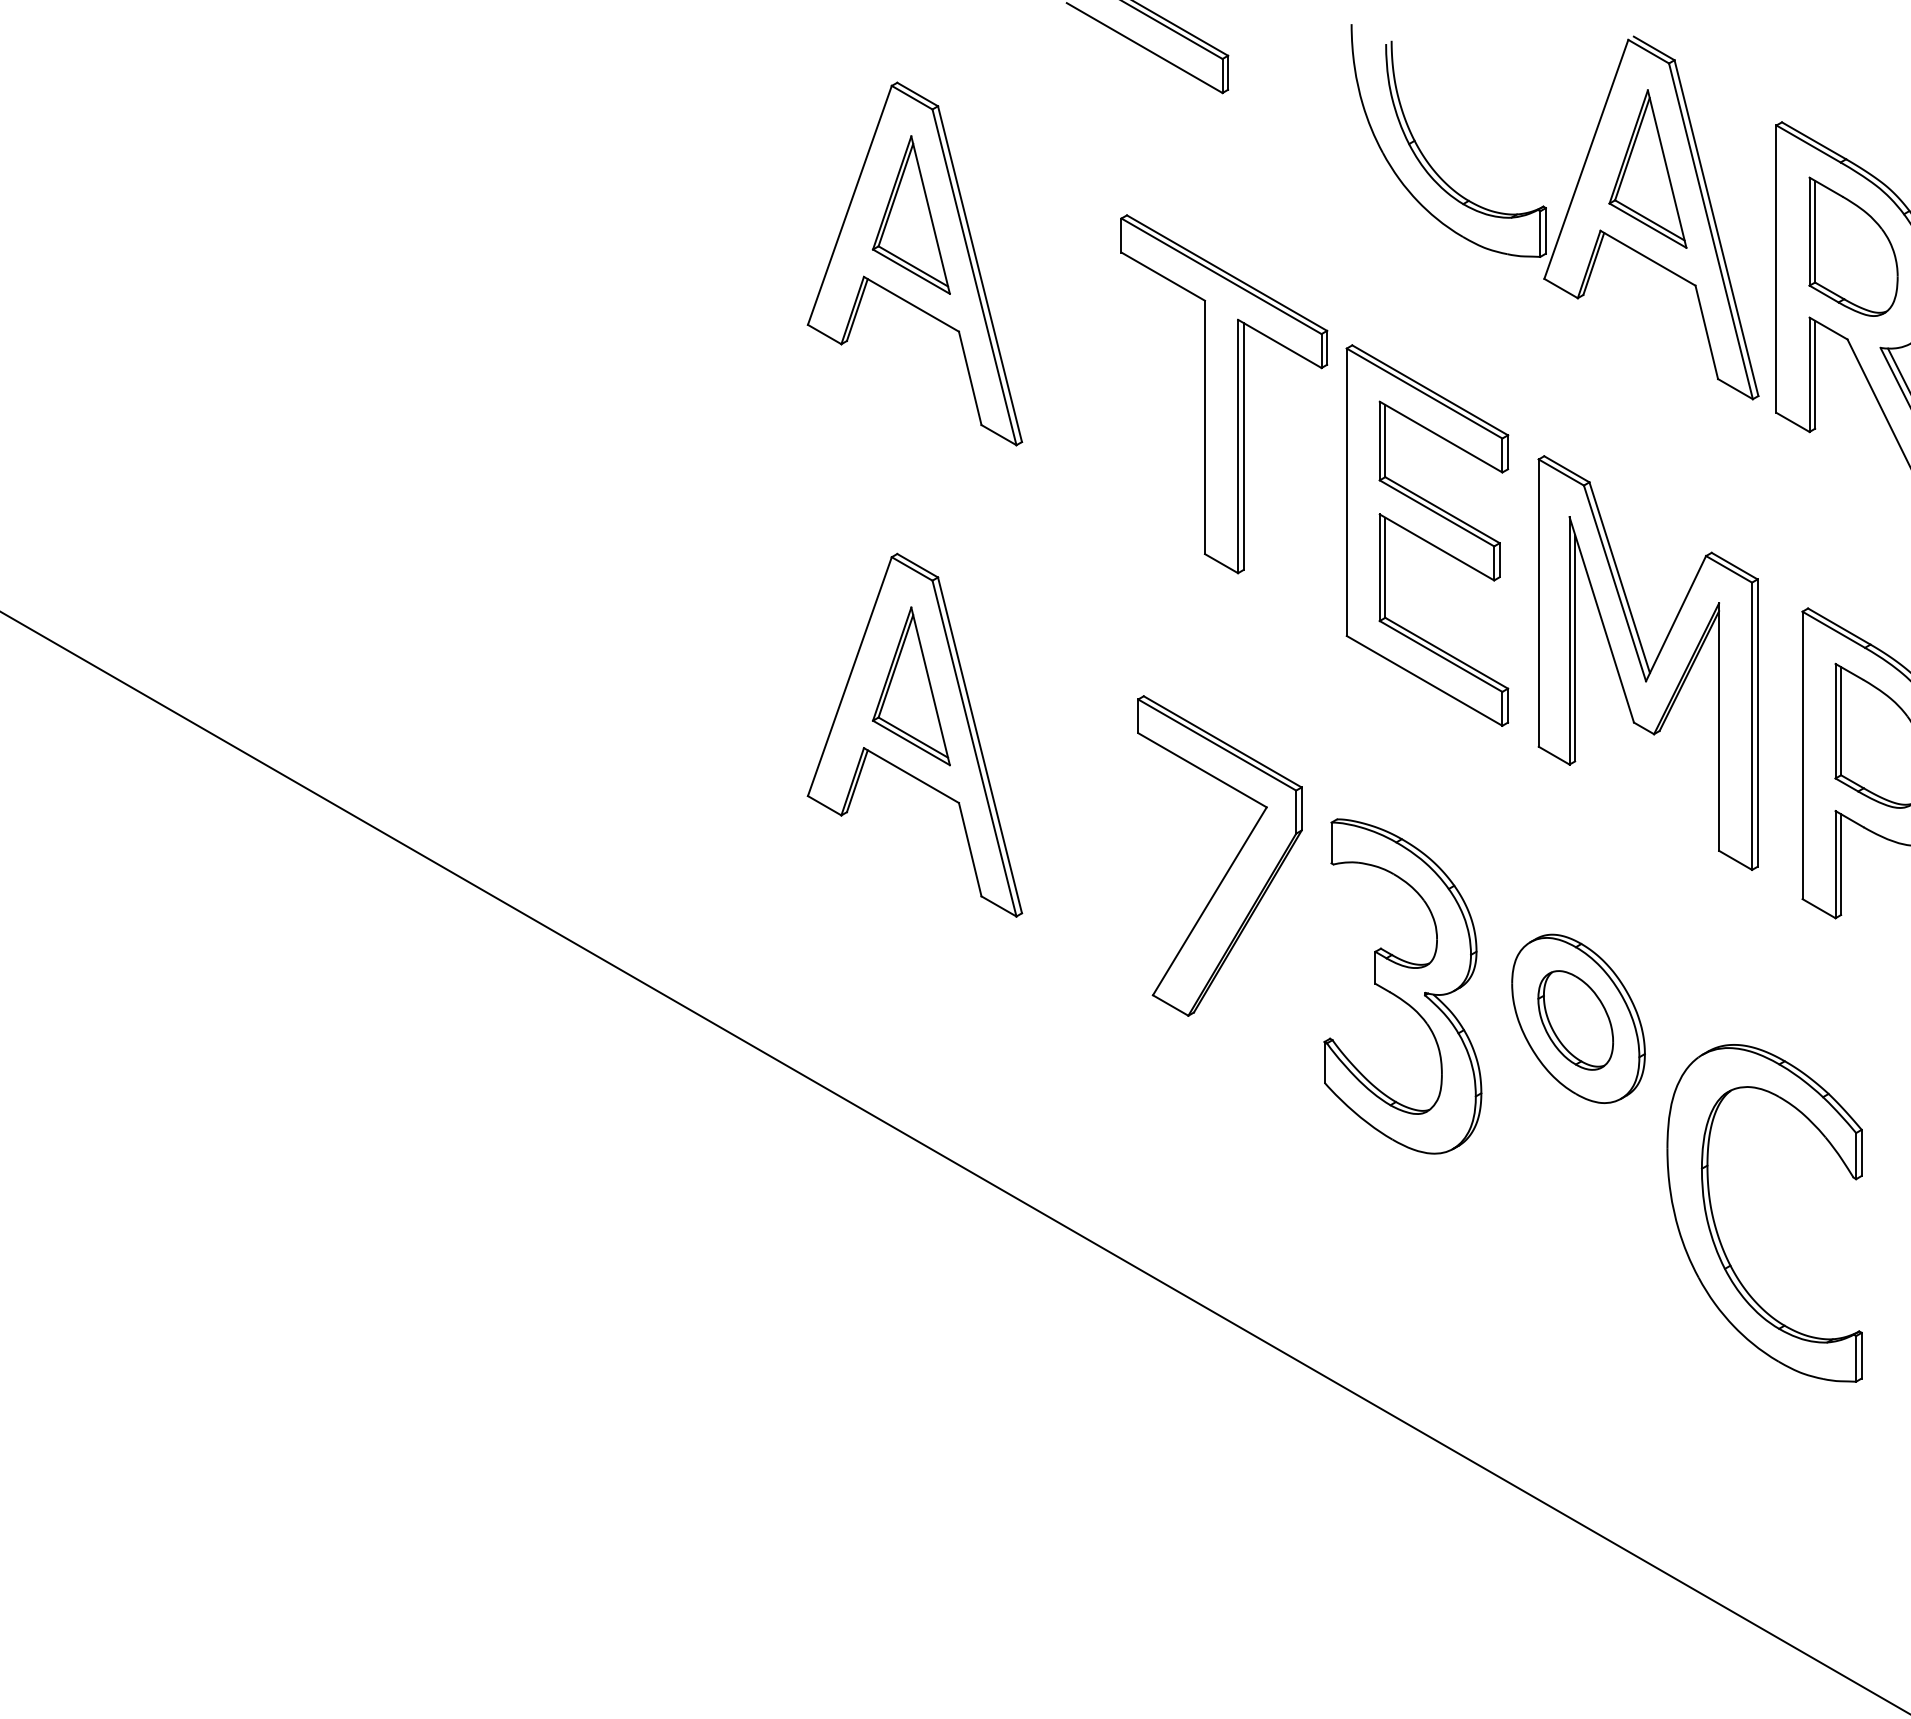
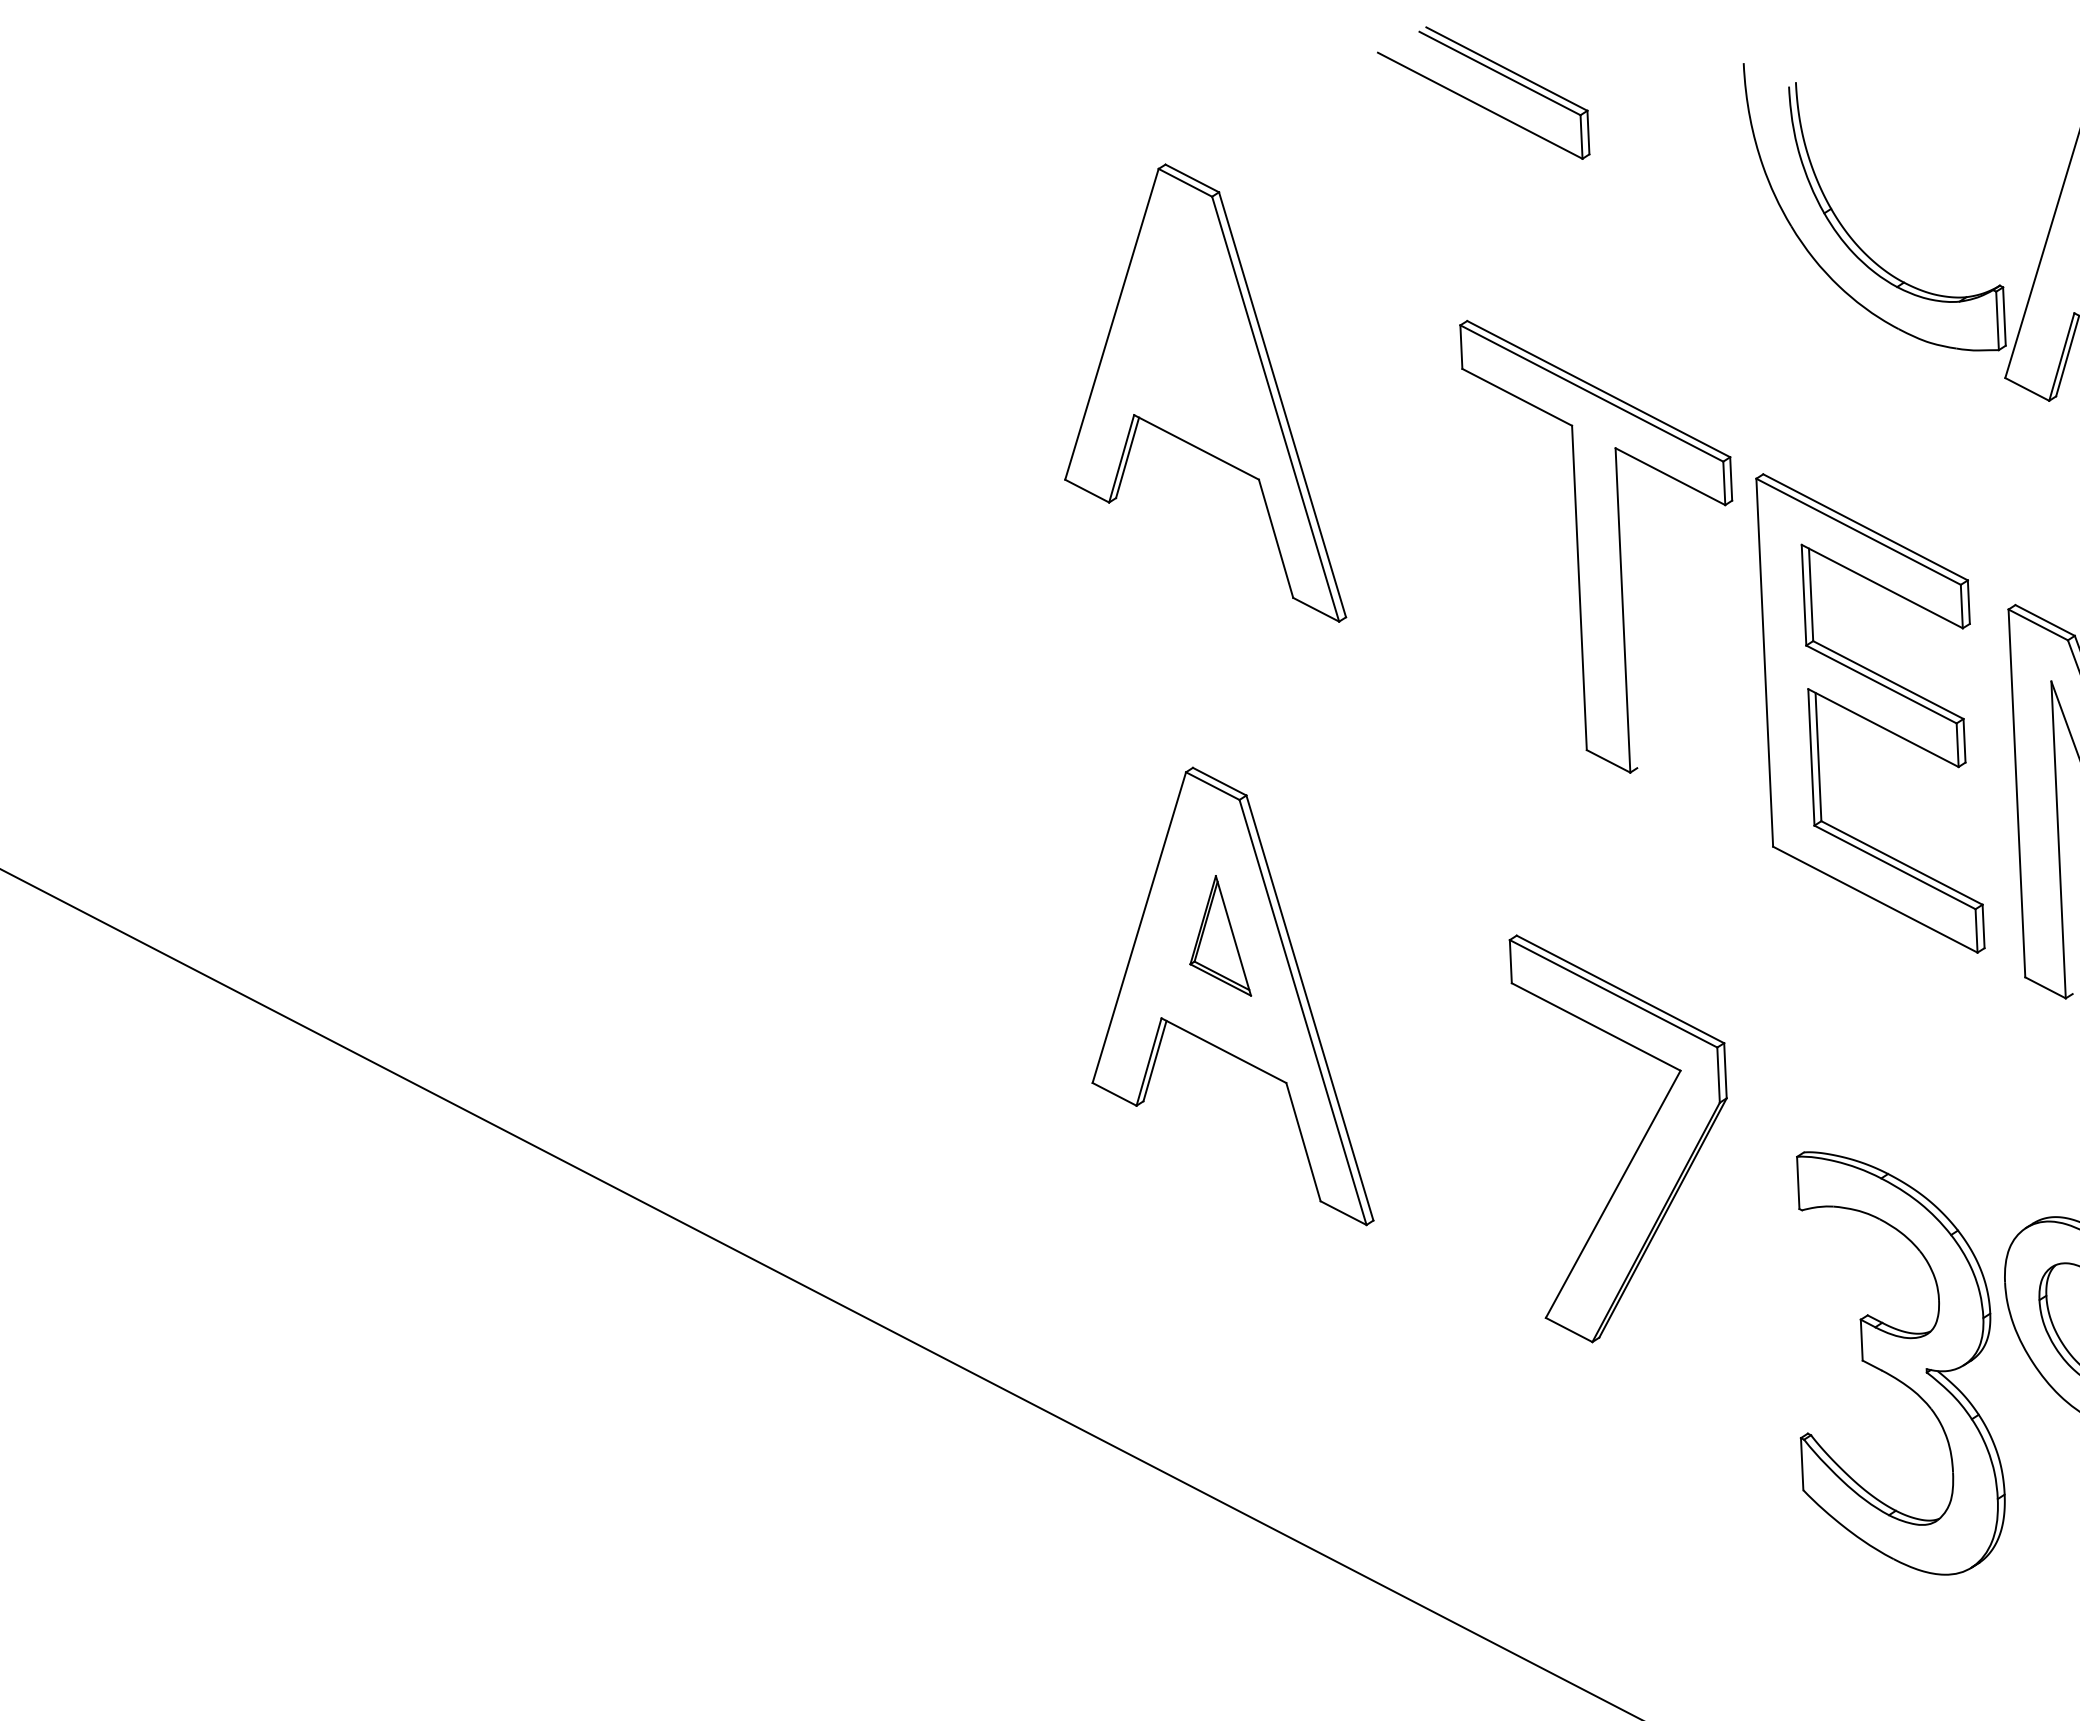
part: (910, 214) -> (1190, 332), removed
line: (1243, 446) -> (1629, 610), removed
line: (1575, 647) -> (2066, 848), removed
part: (911, 686) -> (1218, 936), size x0.6
part: (1402, 986) -> (1897, 1362), moved

